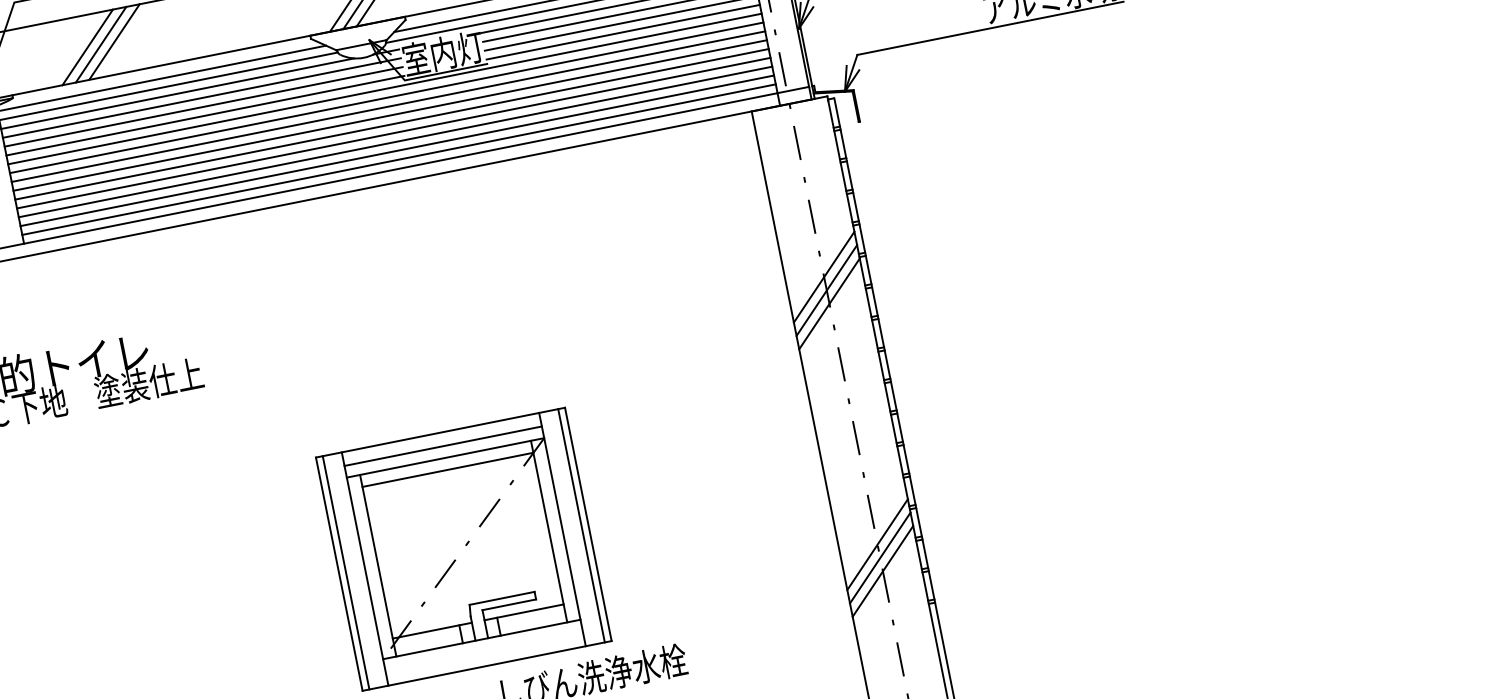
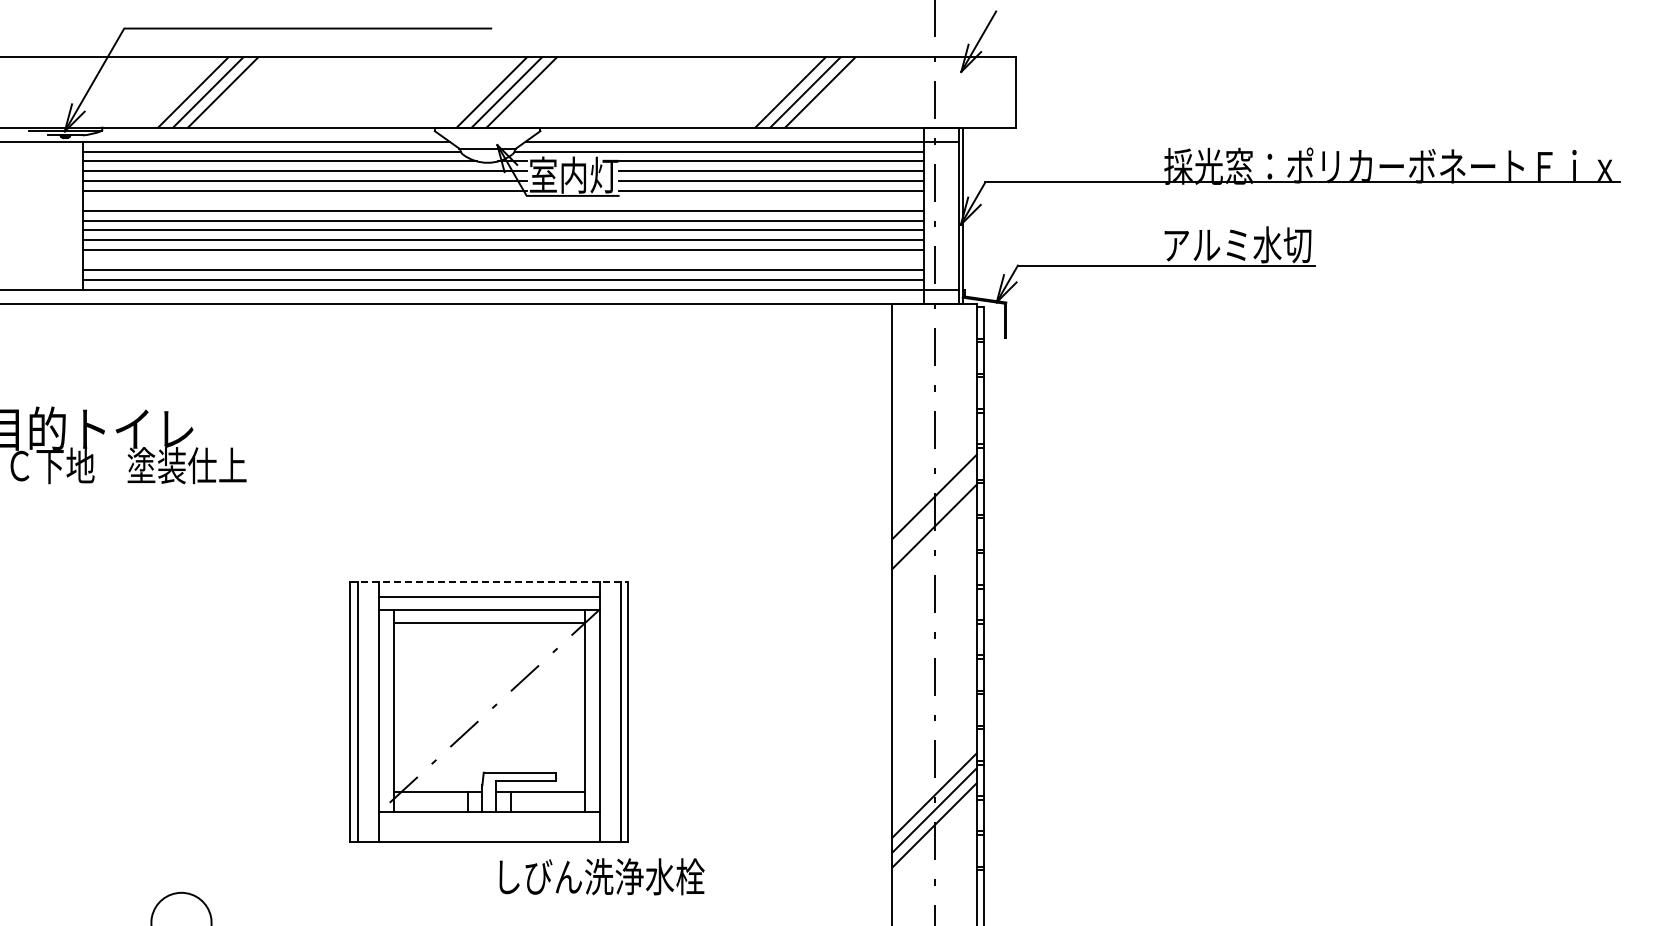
line: (384, 88) -> (503, 200), removed
line: (395, 141) -> (503, 259), removed
line: (826, 290) -> (934, 511), removed
line: (440, 432) -> (489, 581), solid -> dashed

